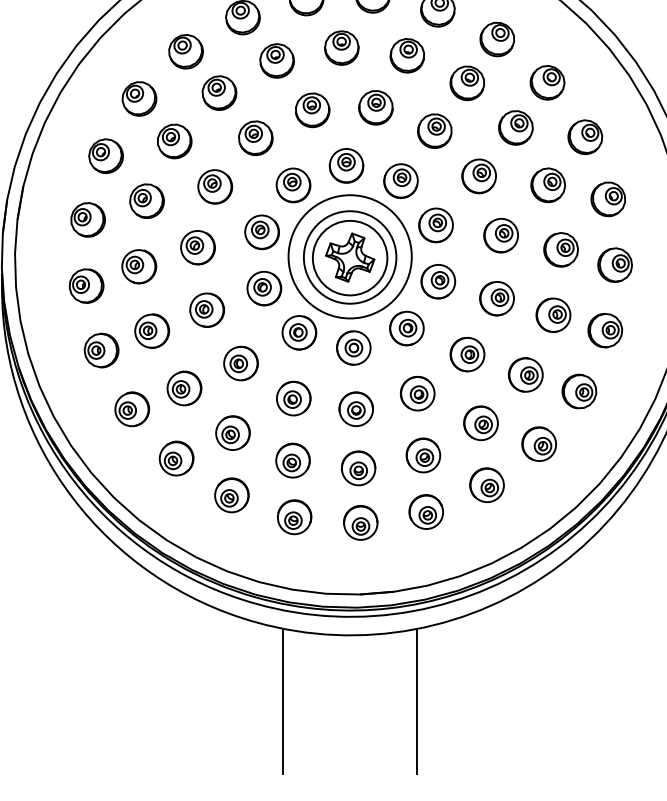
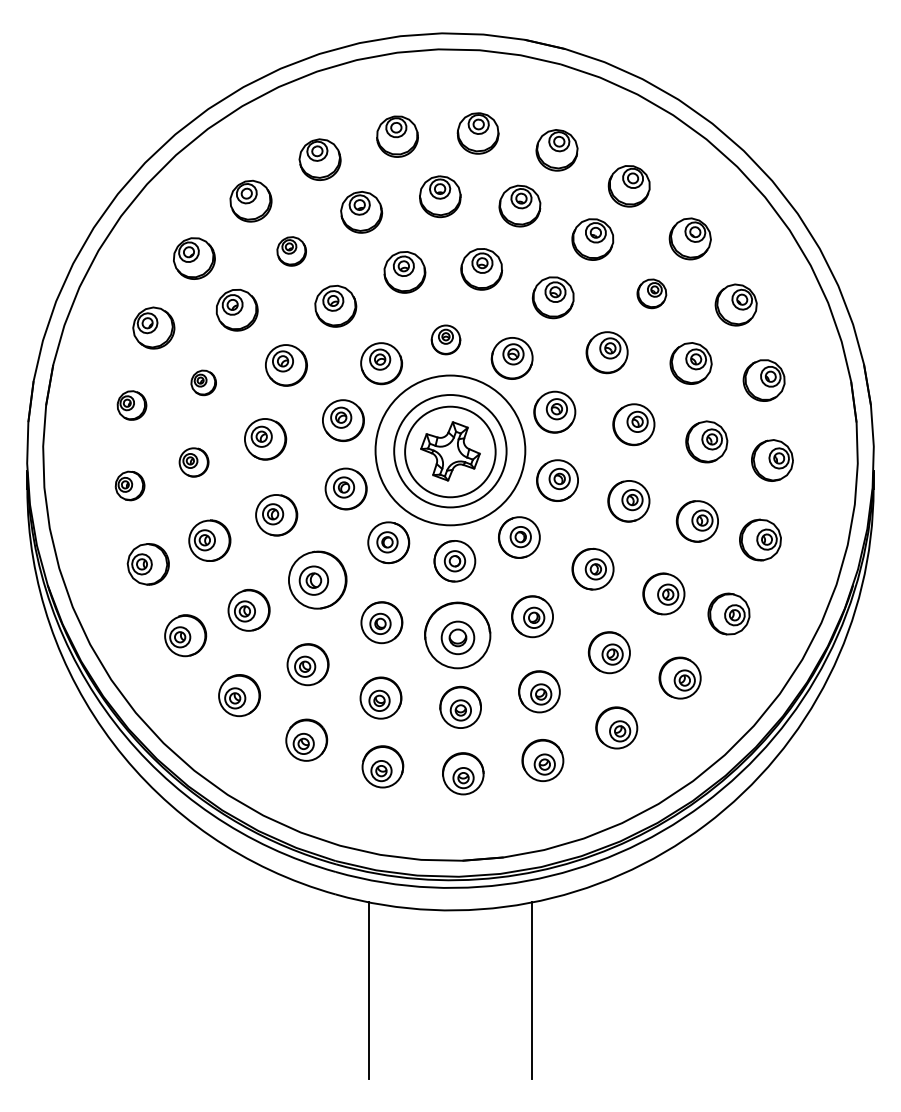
part: (219, 93) -> (291, 251), size x0.7
part: (515, 127) -> (651, 293), size x0.7
part: (346, 165) -> (445, 339), size x0.7
part: (146, 200) -> (203, 382), size x0.6
part: (87, 219) -> (131, 405), size x0.7
part: (138, 266) -> (193, 462), size x0.7
part: (86, 285) -> (129, 485), size x0.7
part: (240, 363) -> (317, 579), size x1.4
part: (355, 409) -> (457, 635), size x1.6

